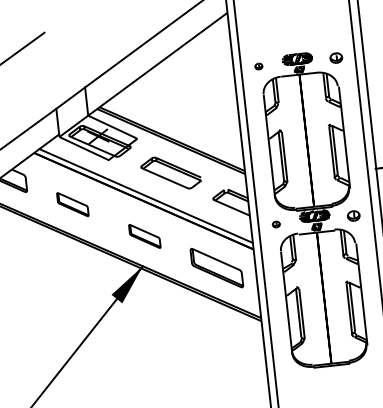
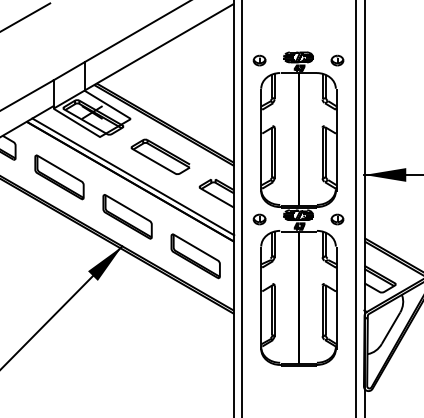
part: (258, 66) -> (259, 60), size x1.67
part: (72, 204) -> (59, 177), size x1.67
part: (276, 224) -> (259, 219), size x1.67
part: (144, 236) -> (127, 216), size x1.67

